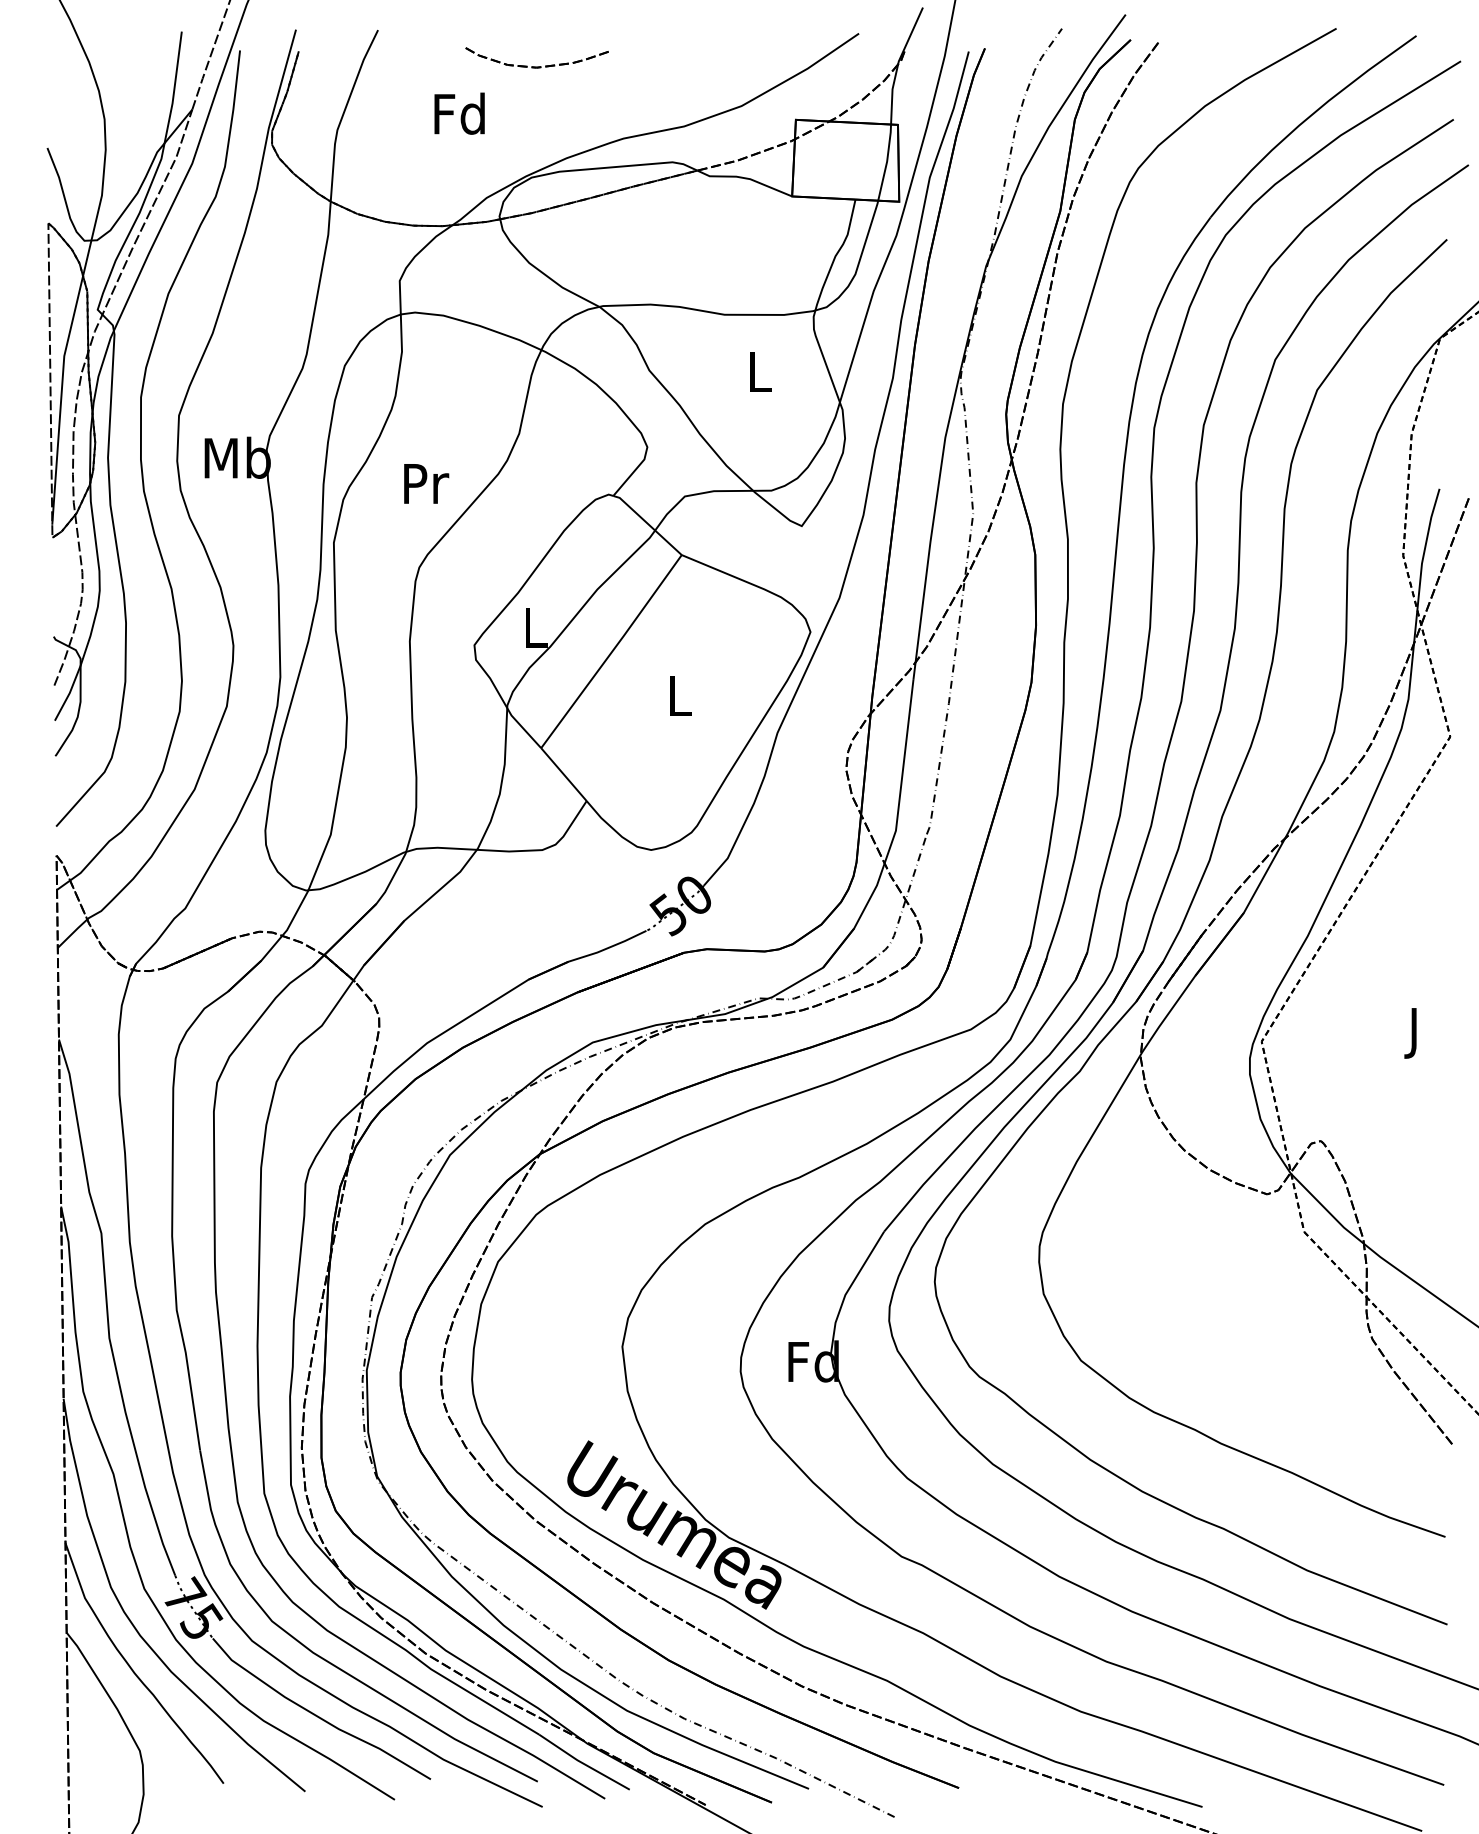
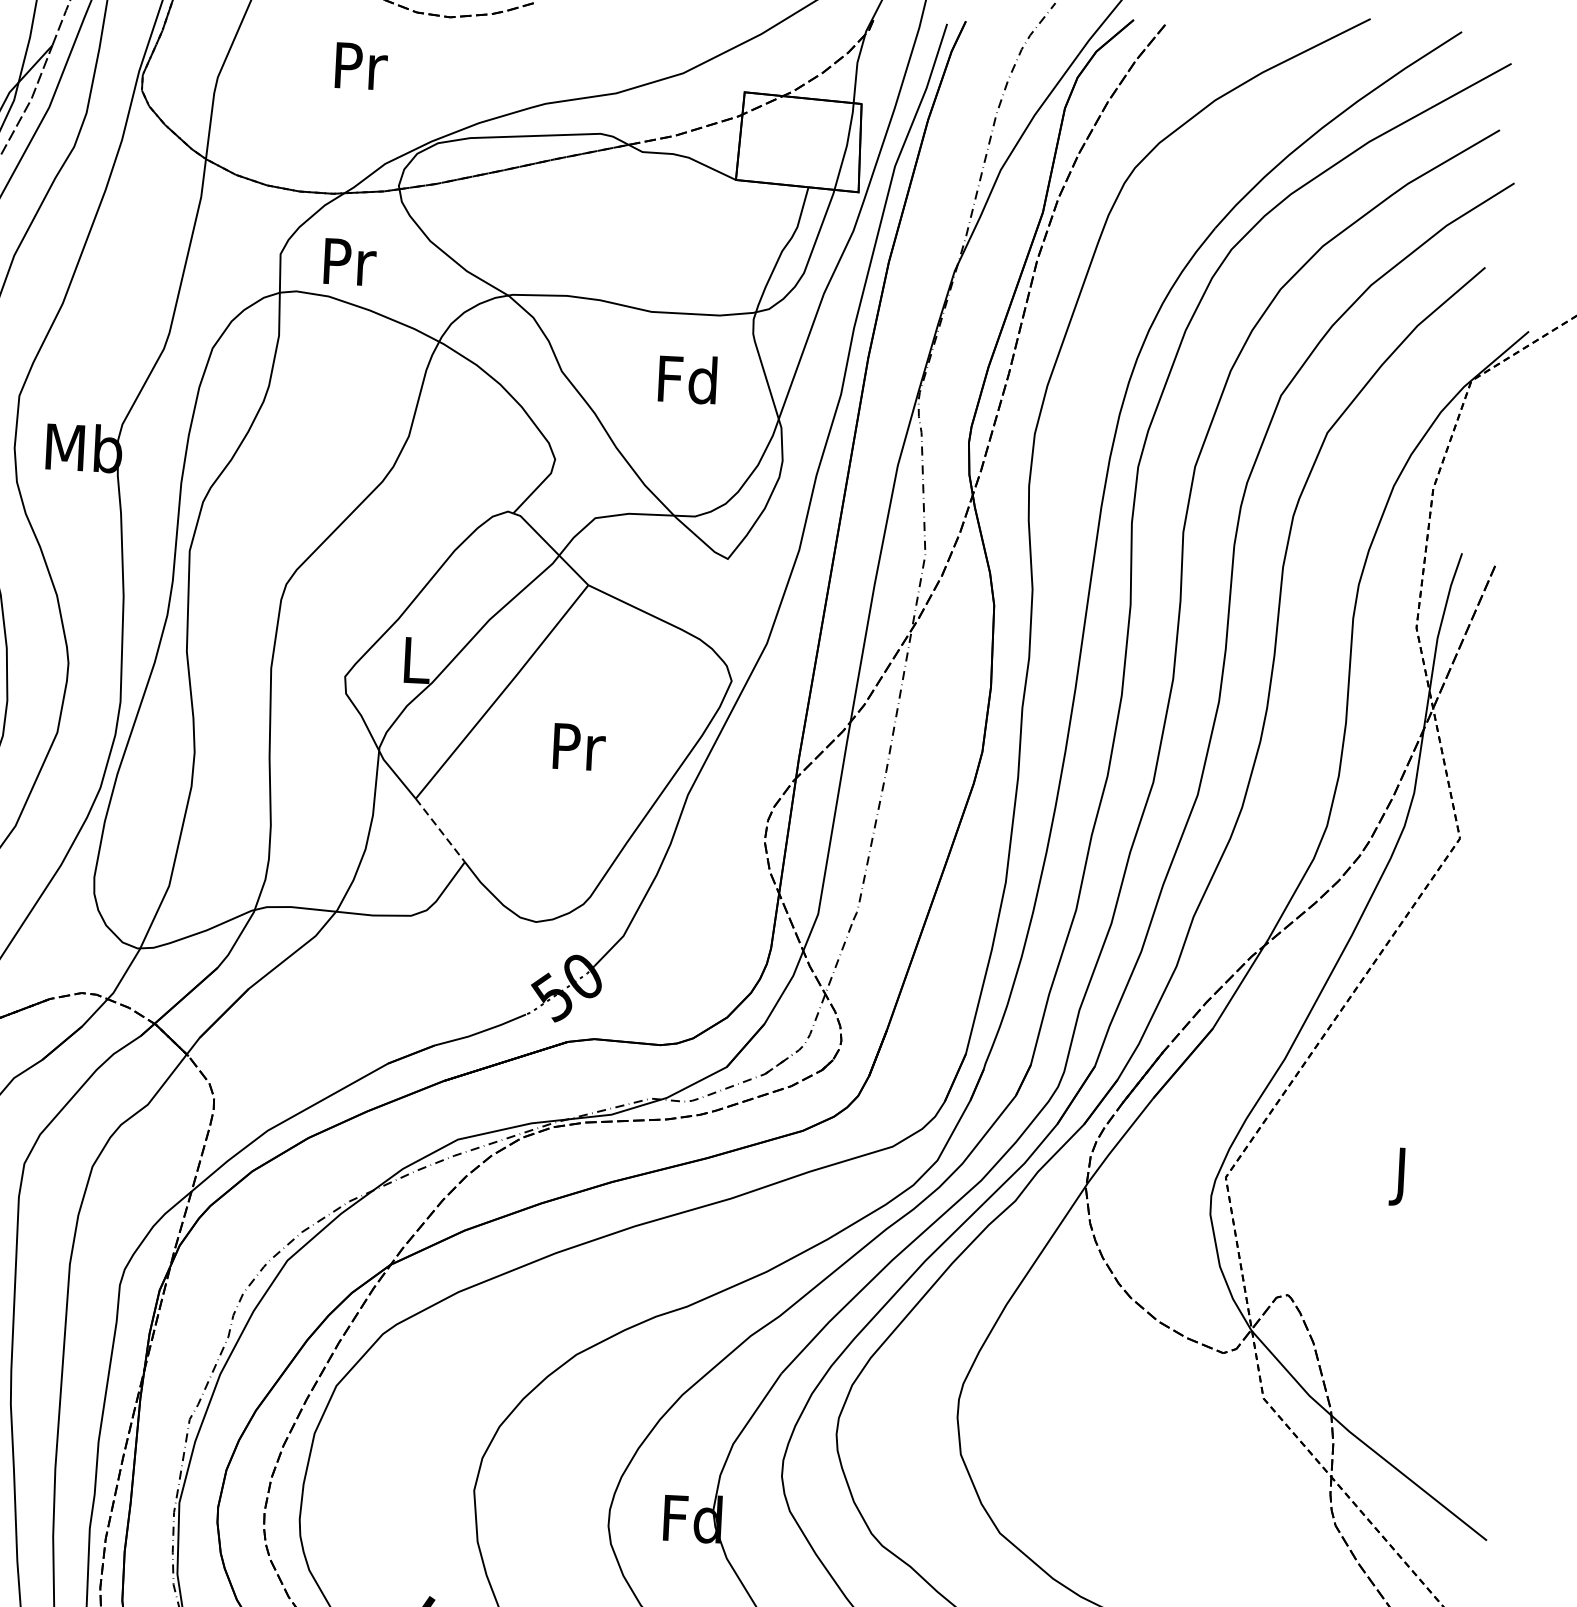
text: (459, 113) -> (358, 65), Fd -> Pr
text: (759, 371) -> (688, 379), L -> Fd
text: (426, 483) -> (350, 261), moved
text: (680, 696) -> (578, 747), L -> Pr
line: (563, 774) -> (439, 830), solid -> dashed

